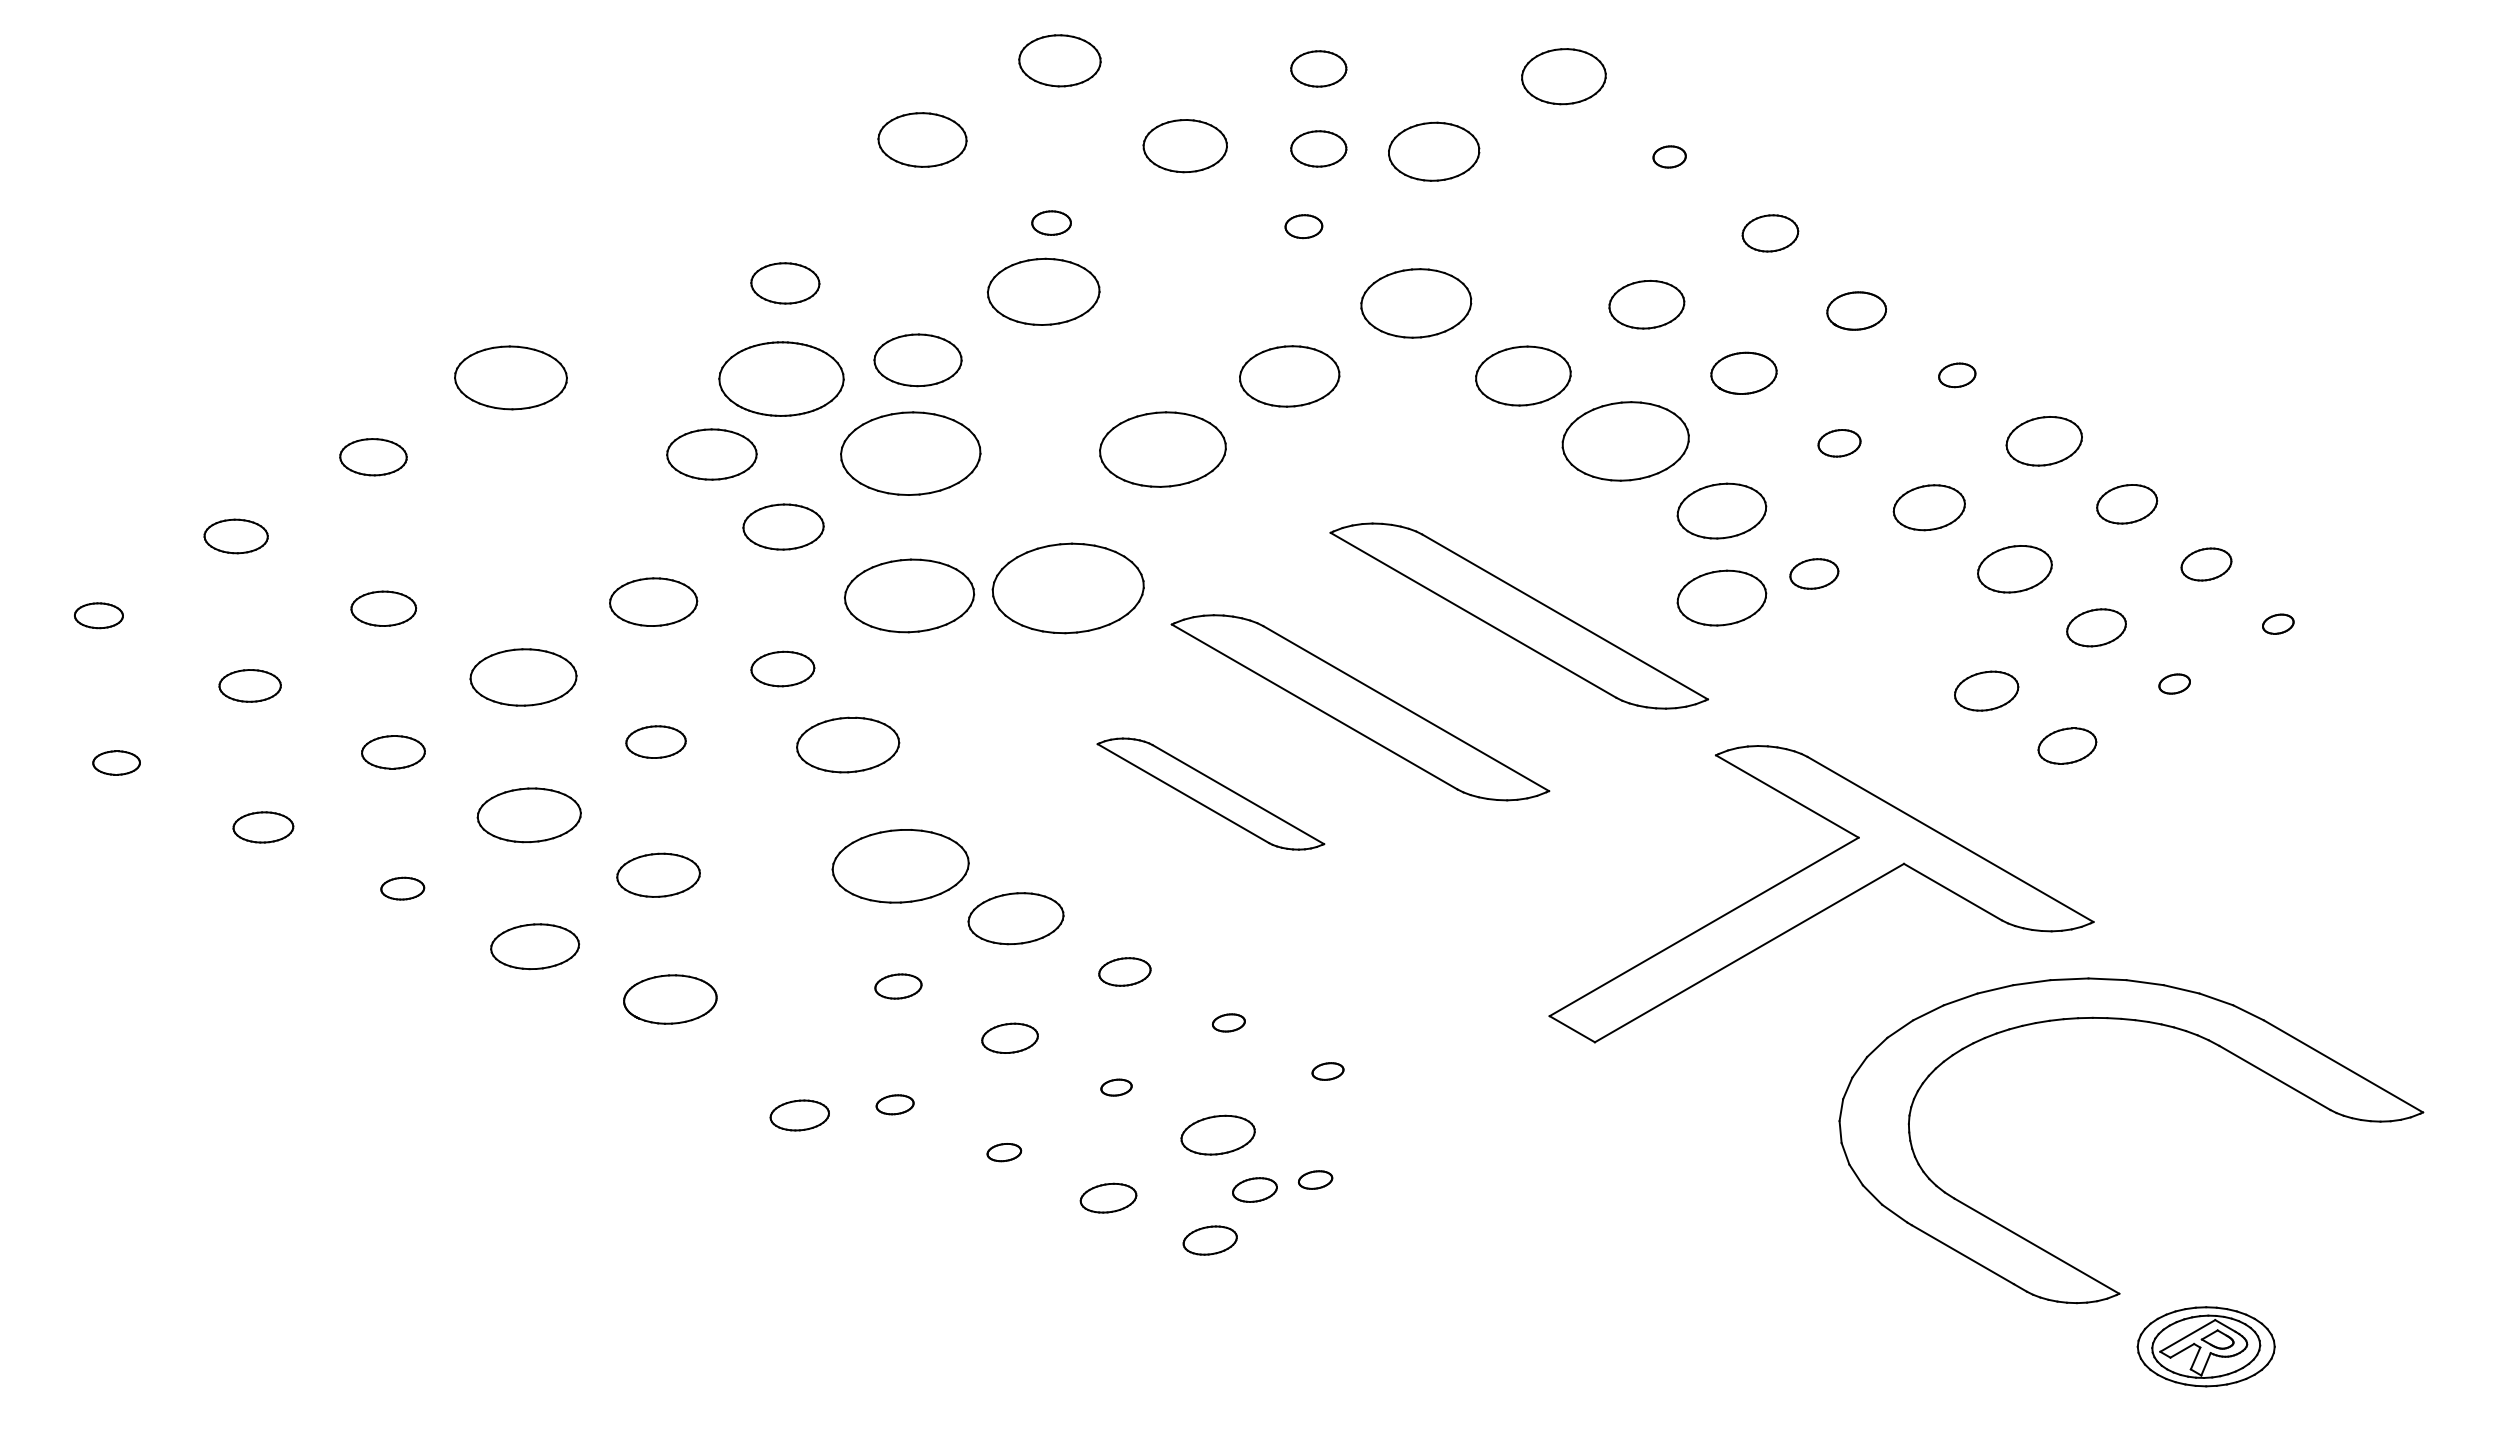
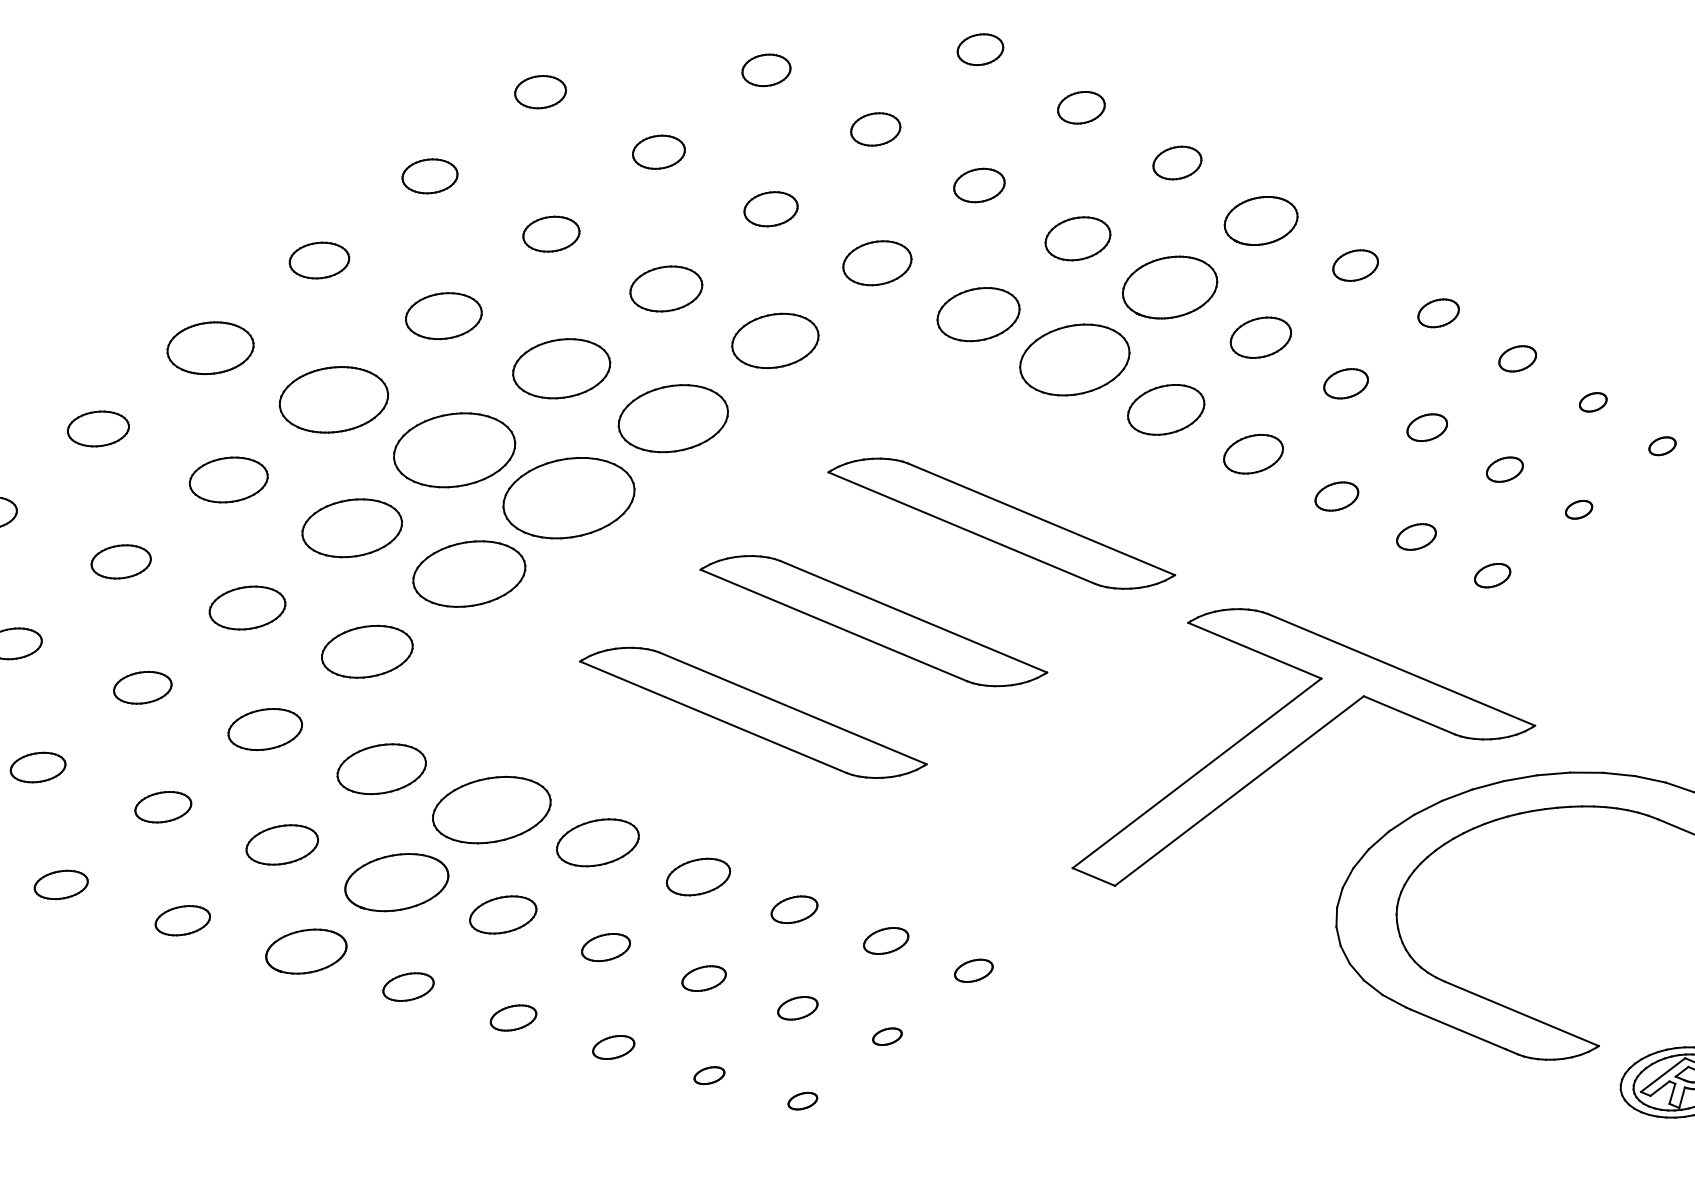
part: (1059, 60) -> (540, 91), size x0.71
part: (1563, 76) -> (980, 49), size x0.62
part: (922, 140) -> (429, 176), size x0.71
part: (1184, 145) -> (658, 151), size x0.71
part: (1318, 148) -> (775, 139), removed
part: (1433, 151) -> (875, 129), size x0.62
part: (1669, 156) -> (1081, 107), size x1.67
part: (1051, 222) -> (551, 233), size x1.67
part: (1303, 226) -> (770, 209), size x1.67
part: (1543, 229) -> (979, 184), added
part: (785, 283) -> (319, 260), moved
part: (1043, 291) -> (561, 368), moved
part: (1173, 301) -> (666, 288), added
part: (649, 302) -> (210, 347), added
part: (1416, 302) -> (877, 262), size x0.71
part: (1856, 310) -> (1260, 220), size x1.43
part: (917, 360) -> (443, 316), moved
part: (1743, 373) -> (1169, 287), size x1.67
part: (1957, 375) -> (1355, 265), size x1.43
part: (510, 377) -> (98, 428), size x0.62
part: (2043, 441) -> (1438, 313), size x0.62
part: (1839, 443) -> (1260, 337), size x1.67
part: (711, 454) -> (228, 479), moved
part: (2126, 504) -> (1517, 359), size x0.71
part: (1928, 507) -> (1345, 383), size x0.71
part: (783, 526) -> (352, 527), size x1.43
part: (517, 531) -> (121, 561), added
part: (2205, 564) -> (1592, 402), size x0.62
part: (2014, 568) -> (1426, 427), size x0.62
part: (1814, 573) -> (1253, 453), size x1.43
part: (1067, 588) -> (568, 498), moved
part: (1721, 597) -> (1175, 485), removed
part: (2096, 627) -> (1504, 469), size x0.71
part: (1902, 633) -> (1336, 496), added
part: (782, 668) -> (367, 651), size x1.67
part: (523, 676) -> (142, 687), size x0.62
part: (1986, 691) -> (1416, 537), size x0.71
part: (655, 741) -> (264, 728), size x1.43
part: (848, 744) -> (382, 768), moved
part: (2066, 745) -> (1491, 575), size x0.71
part: (1210, 793) -> (753, 712), size x1.67
part: (529, 815) -> (163, 807), size x0.62
part: (402, 888) -> (61, 884), size x1.43
part: (782, 934) -> (396, 882), added
part: (534, 946) -> (182, 920), size x0.71
part: (1124, 971) -> (698, 876), size x1.43
part: (898, 986) -> (503, 914), size x1.67
part: (1228, 1022) -> (794, 909), size x1.67
part: (1327, 1071) -> (885, 941), size x1.67
part: (1116, 1087) -> (704, 978), size x1.67
part: (894, 1104) -> (512, 1017), size x1.43
part: (799, 1115) -> (408, 987), moved
part: (1218, 1134) -> (797, 1007), size x0.62
part: (1004, 1152) -> (613, 1047), size x1.43
part: (1254, 1189) -> (973, 970), moved
part: (1108, 1198) -> (709, 1075), size x0.62
part: (1210, 1240) -> (802, 1100), size x0.62

